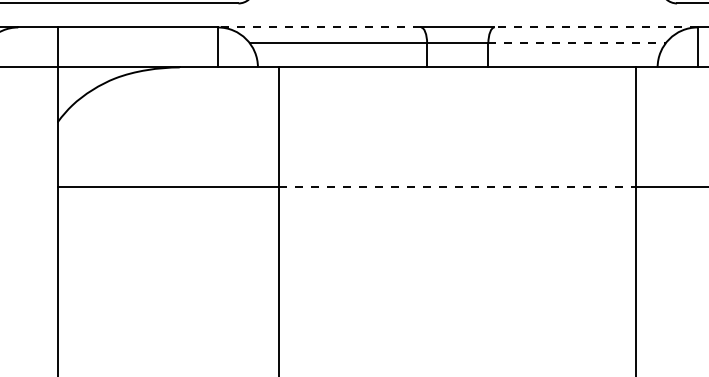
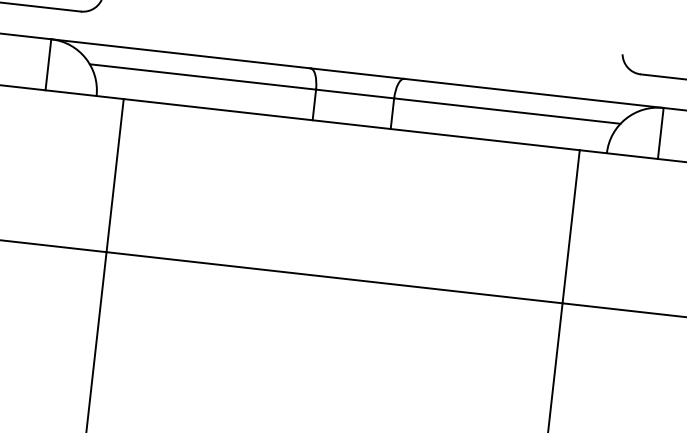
line: (319, 27) -> (180, 53), dashed -> solid
line: (596, 27) -> (534, 93), dashed -> solid
line: (576, 43) -> (506, 111), dashed -> solid
line: (457, 187) -> (334, 277), dashed -> solid

